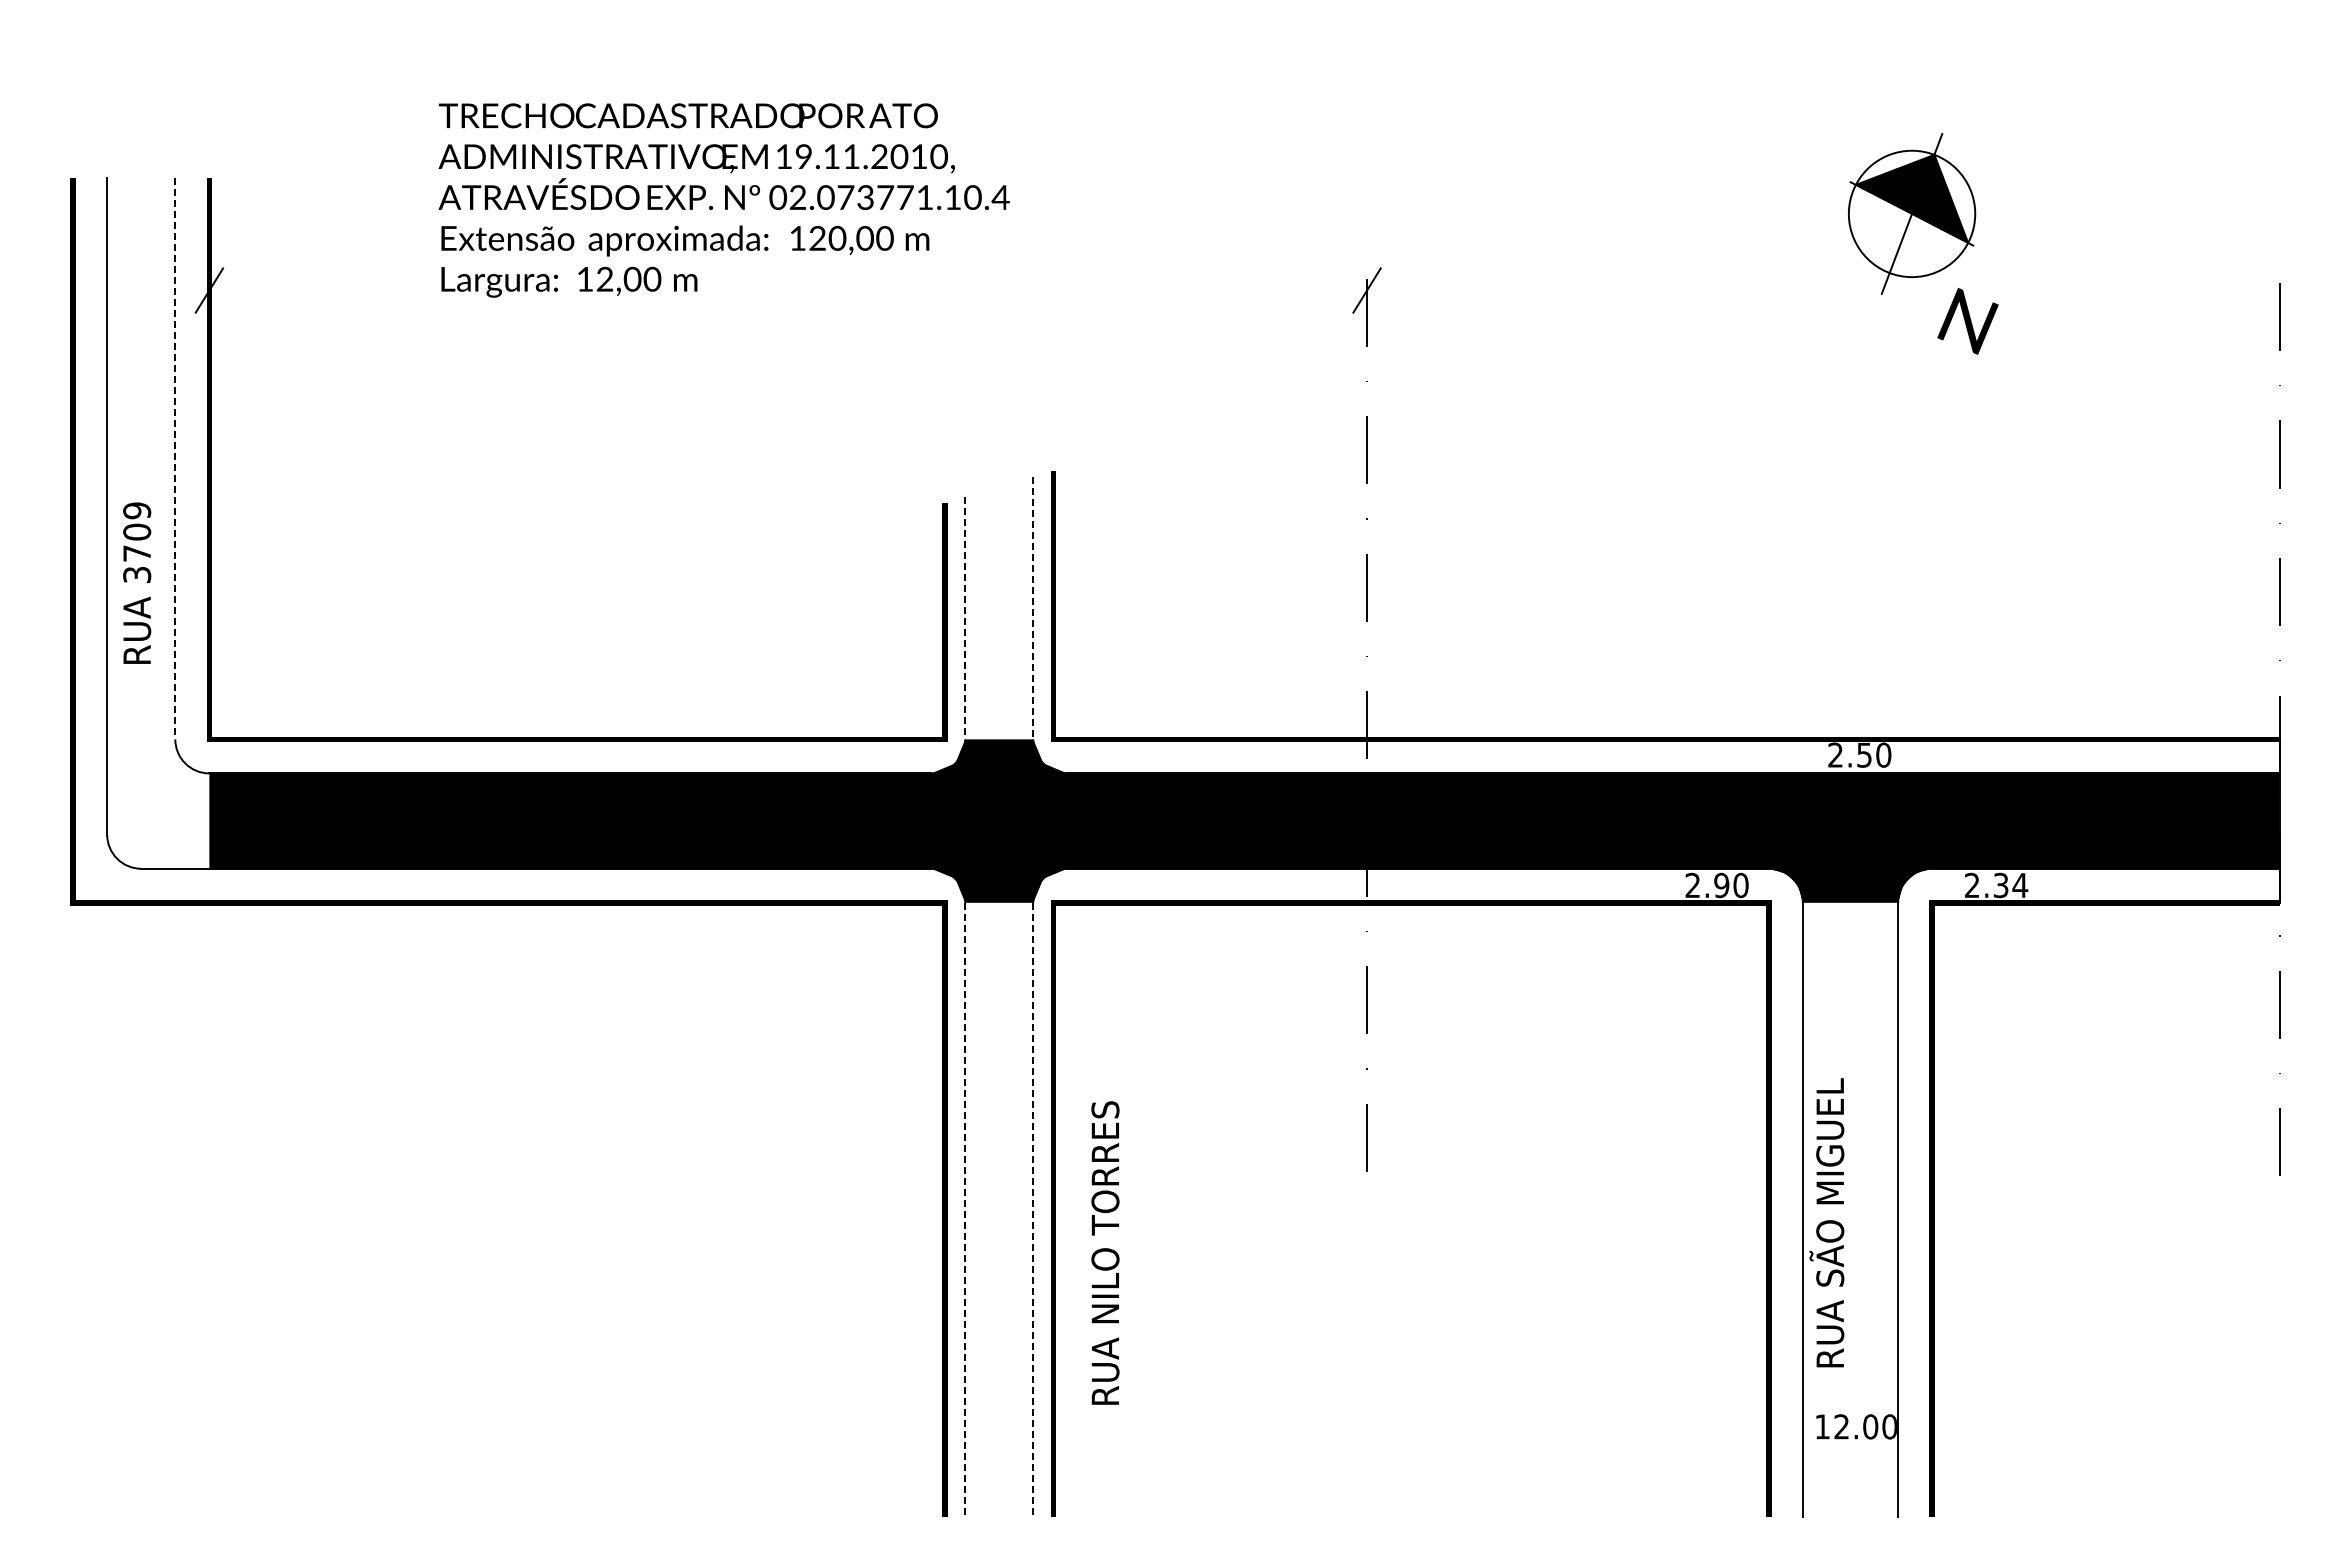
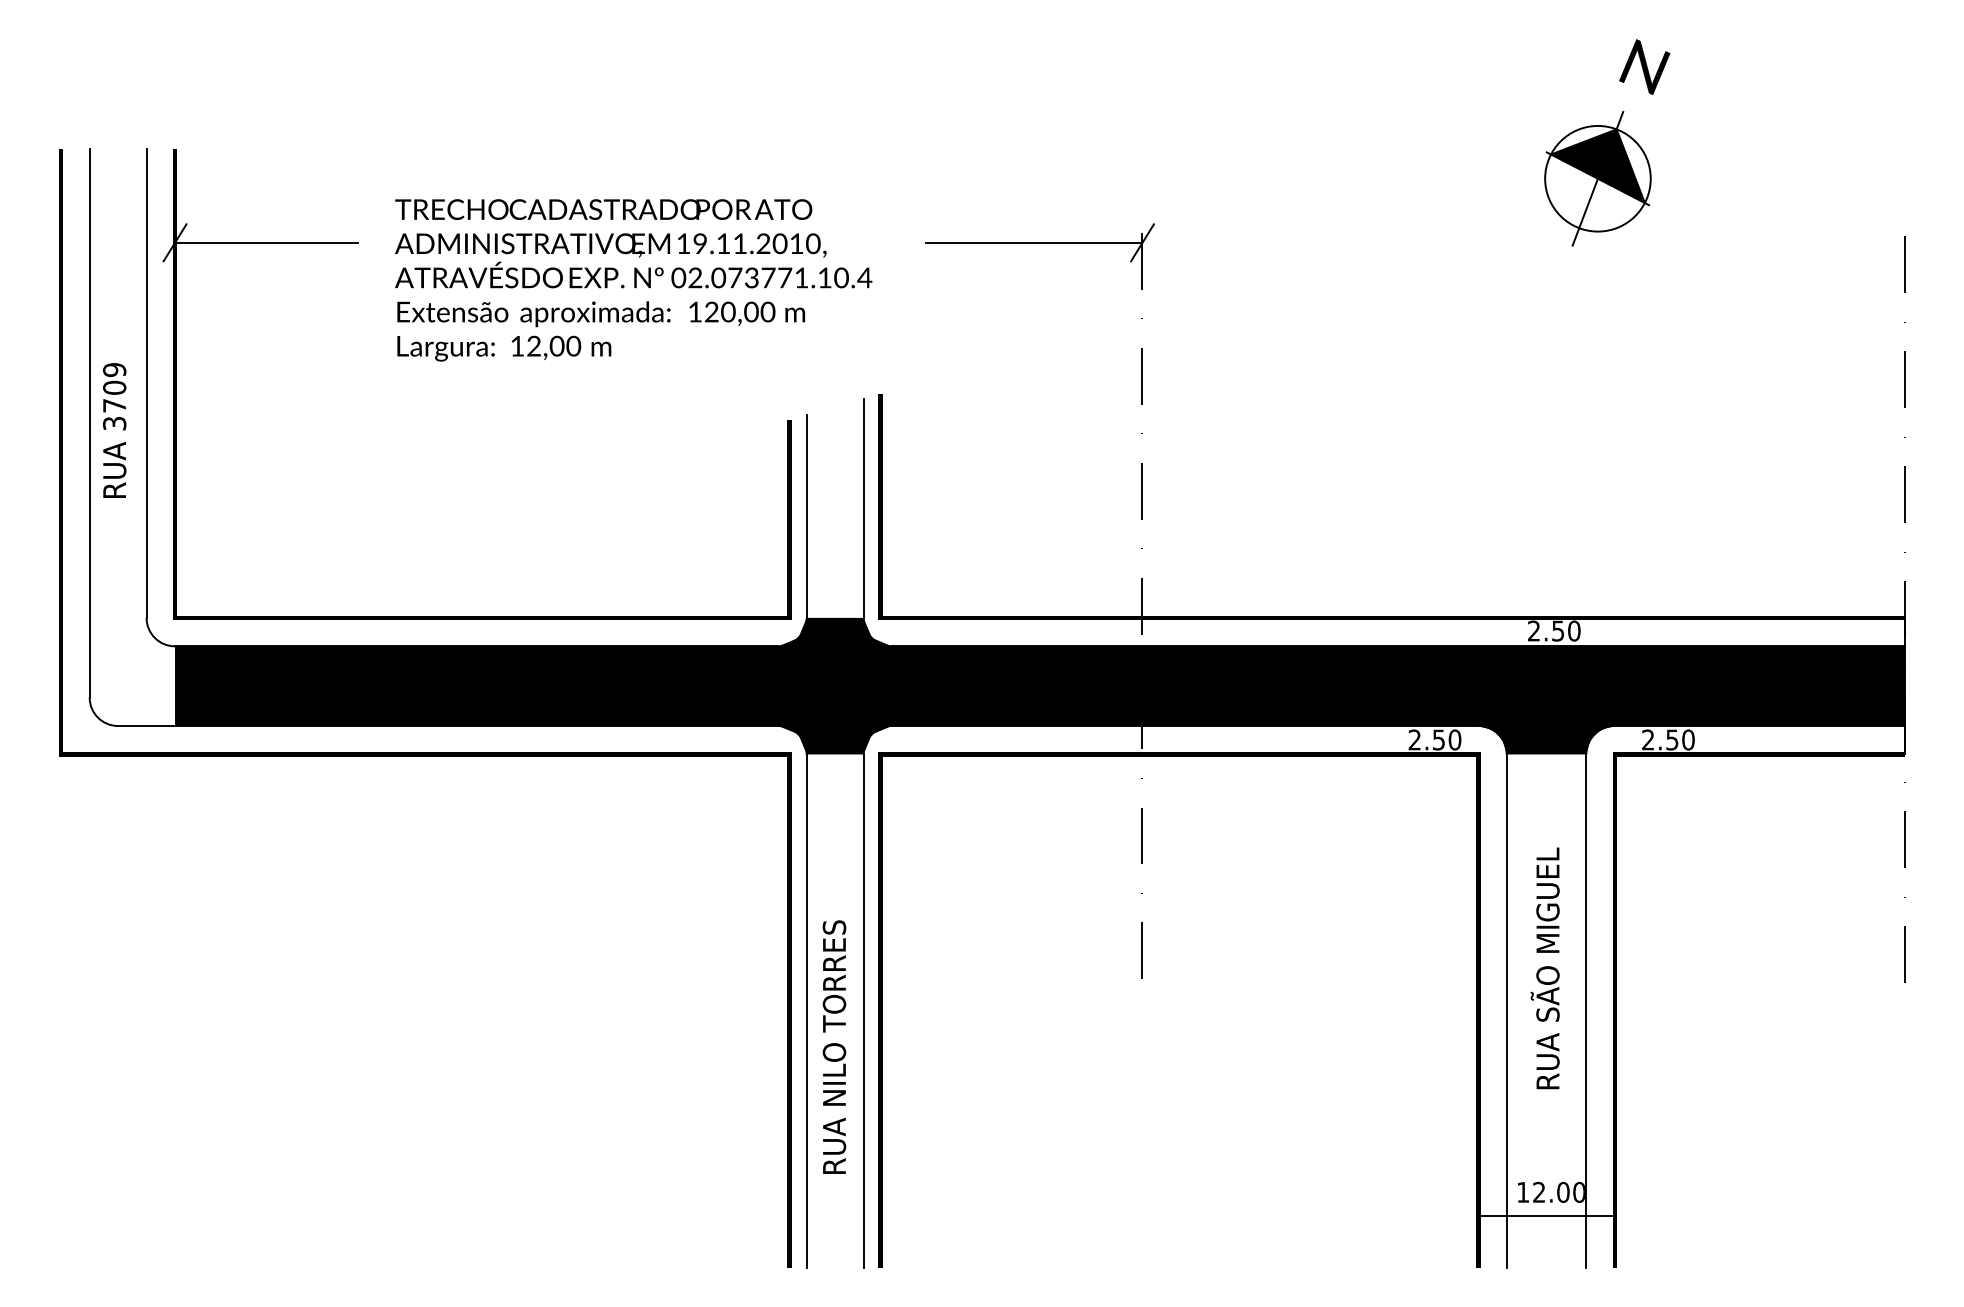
text: (723, 200) -> (633, 280), moved
line: (318, 290) -> (266, 242), added
line: (1237, 290) -> (1034, 242), added
text: (1967, 321) -> (1644, 67), moved
line: (175, 458) -> (146, 383), dashed -> solid
text: (137, 582) -> (114, 429), moved
line: (1033, 608) -> (863, 508), dashed -> solid
line: (965, 618) -> (806, 516), dashed -> solid
text: (1721, 884) -> (1438, 739), 2.90 -> 2.50
text: (2011, 885) -> (1681, 739), 2.34 -> 2.50
line: (965, 1210) -> (806, 1011), dashed -> solid
line: (1033, 1210) -> (863, 1011), dashed -> solid
text: (1826, 1222) -> (1544, 968), moved
text: (1105, 1252) -> (834, 1046), moved
line: (1850, 1454) -> (1546, 1215), added

